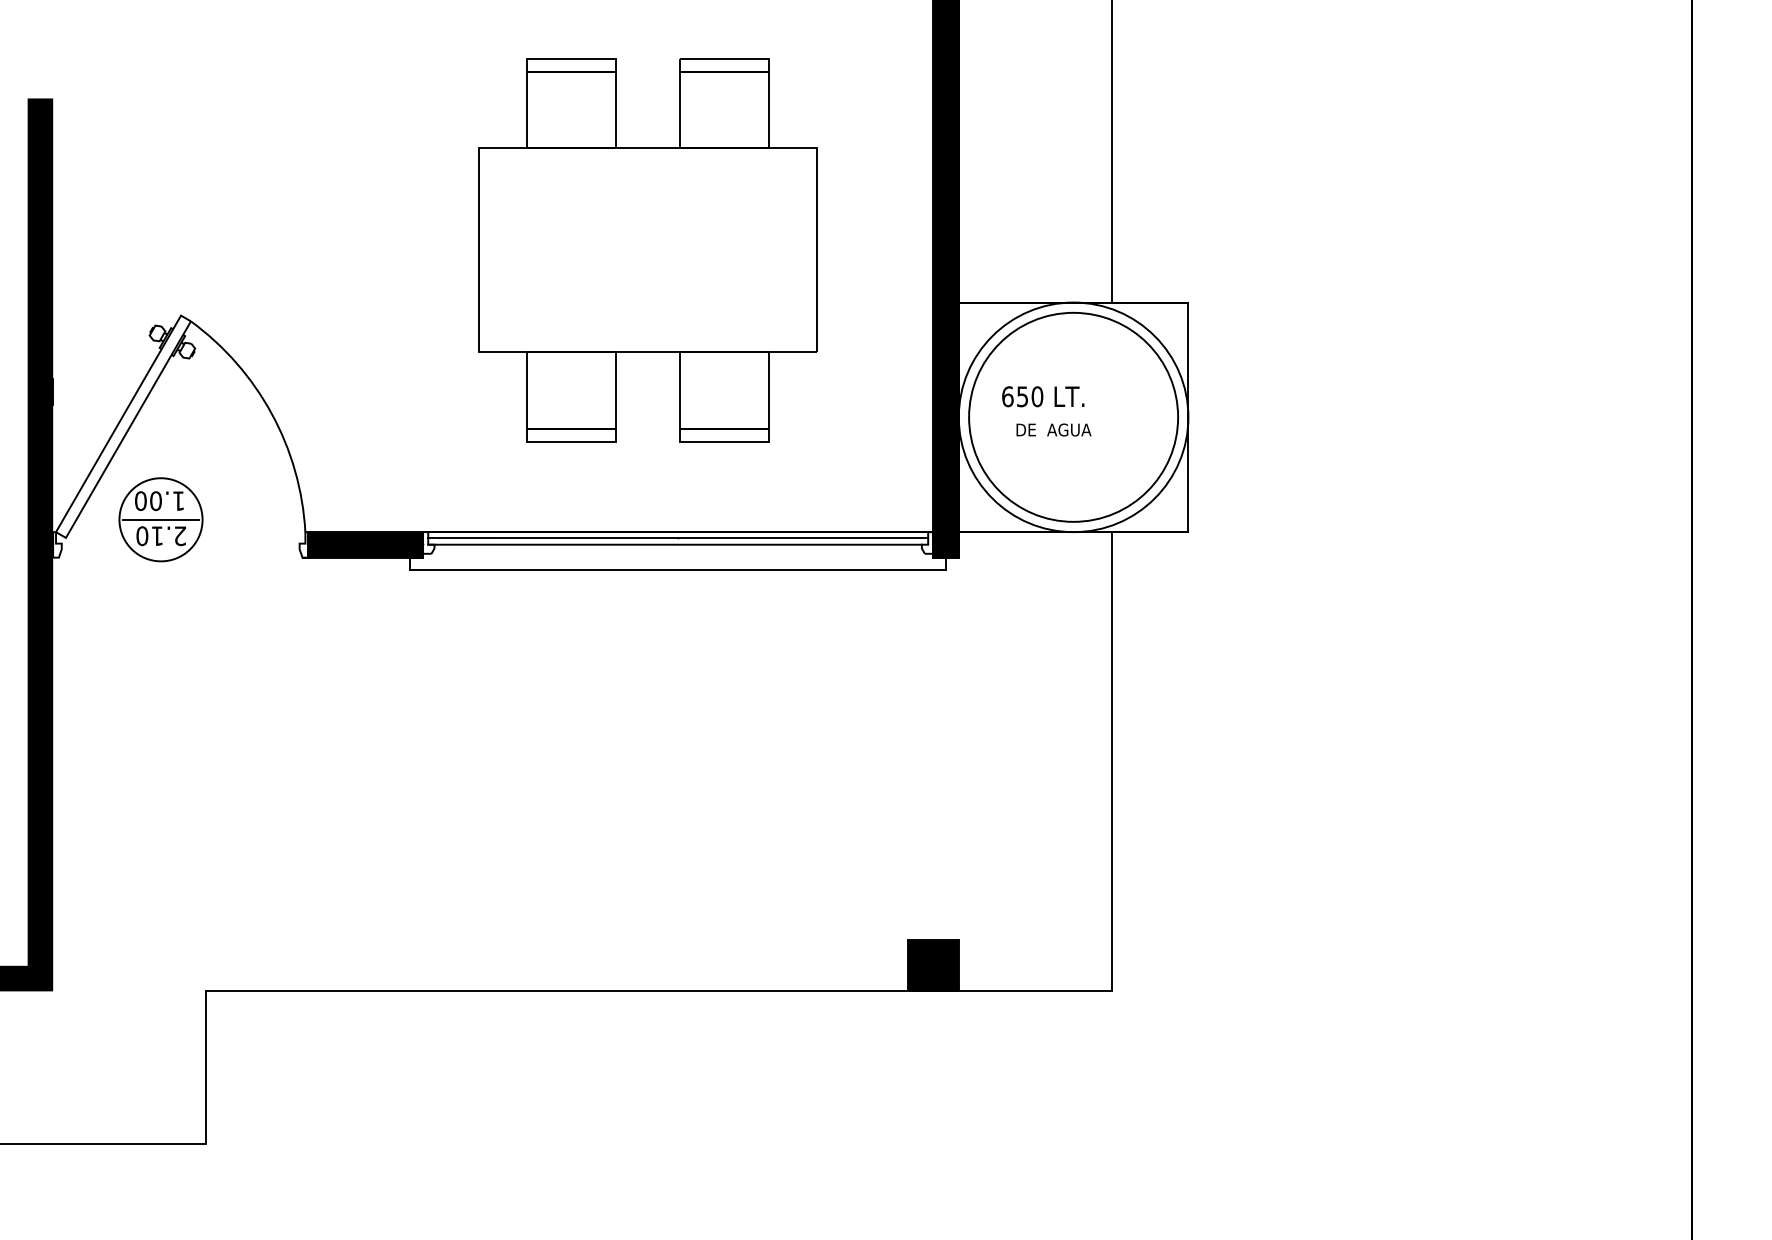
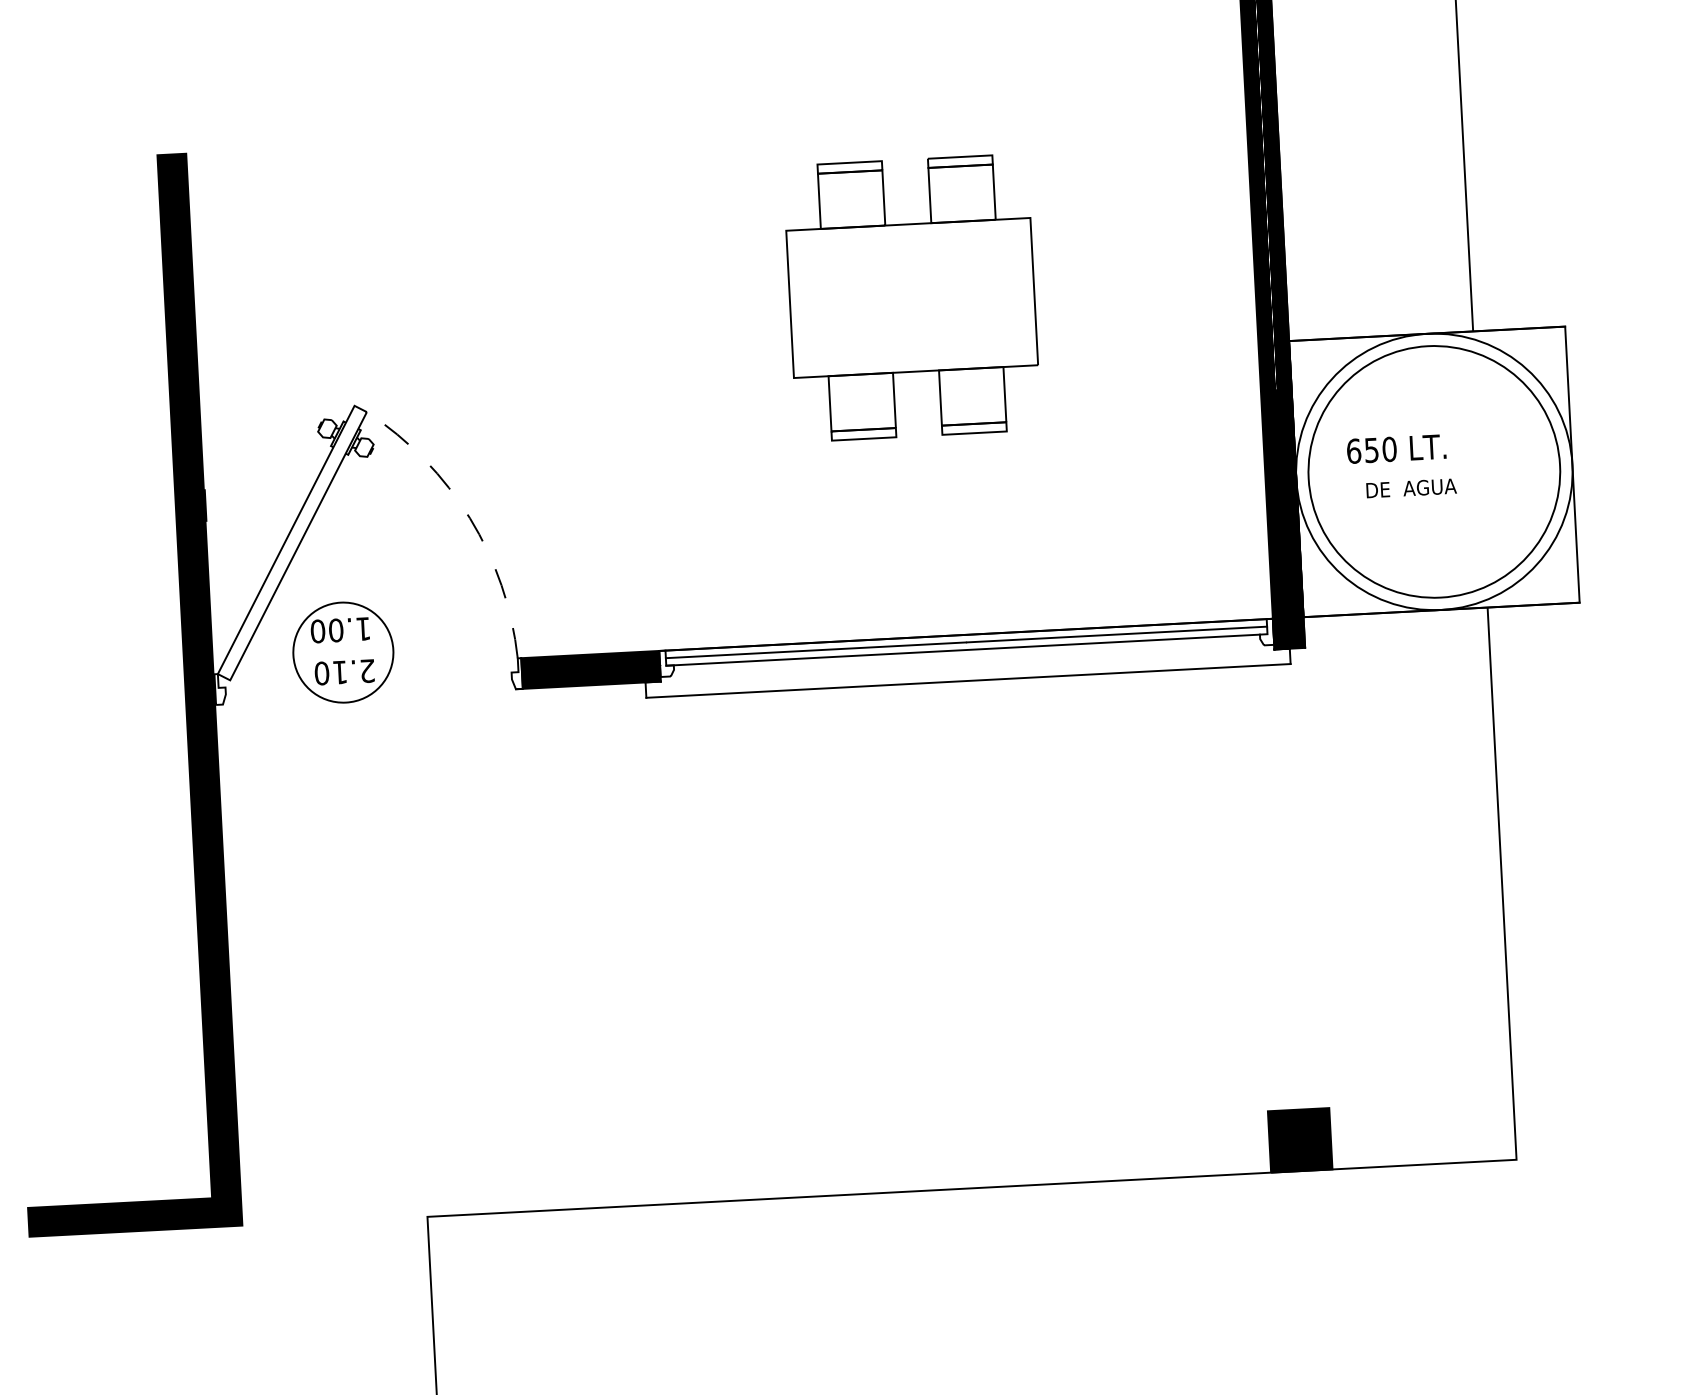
part: (647, 250) -> (911, 298), size x0.6
arc: (271, 413) -> (469, 517), solid -> dashed
line: (161, 519) -> (343, 652), removed

